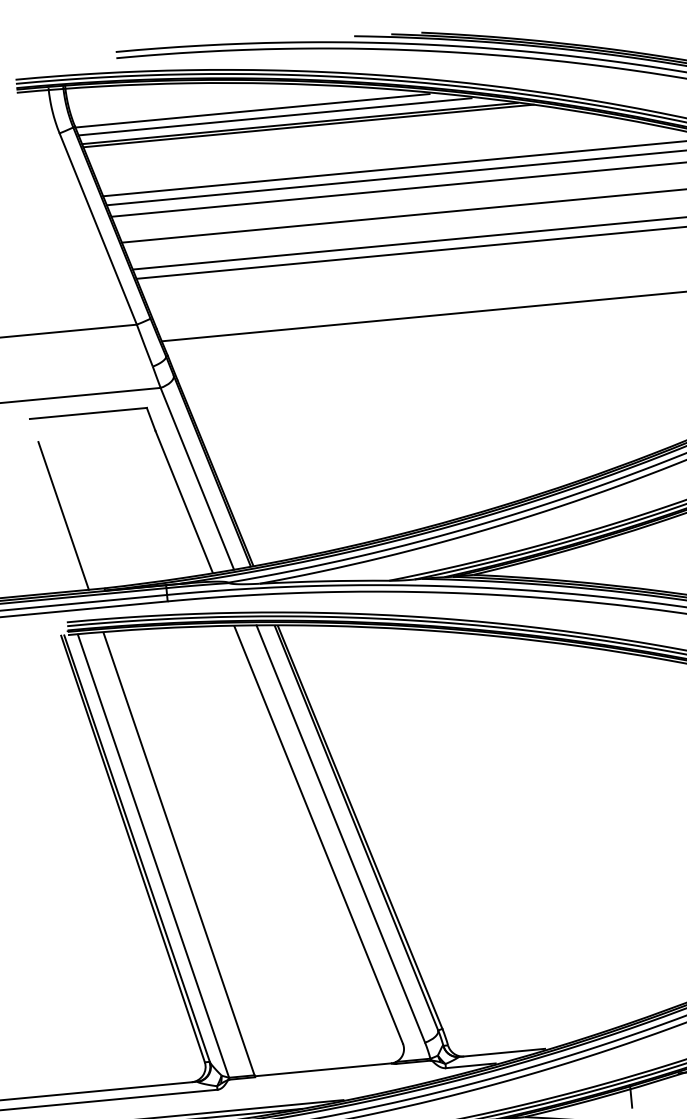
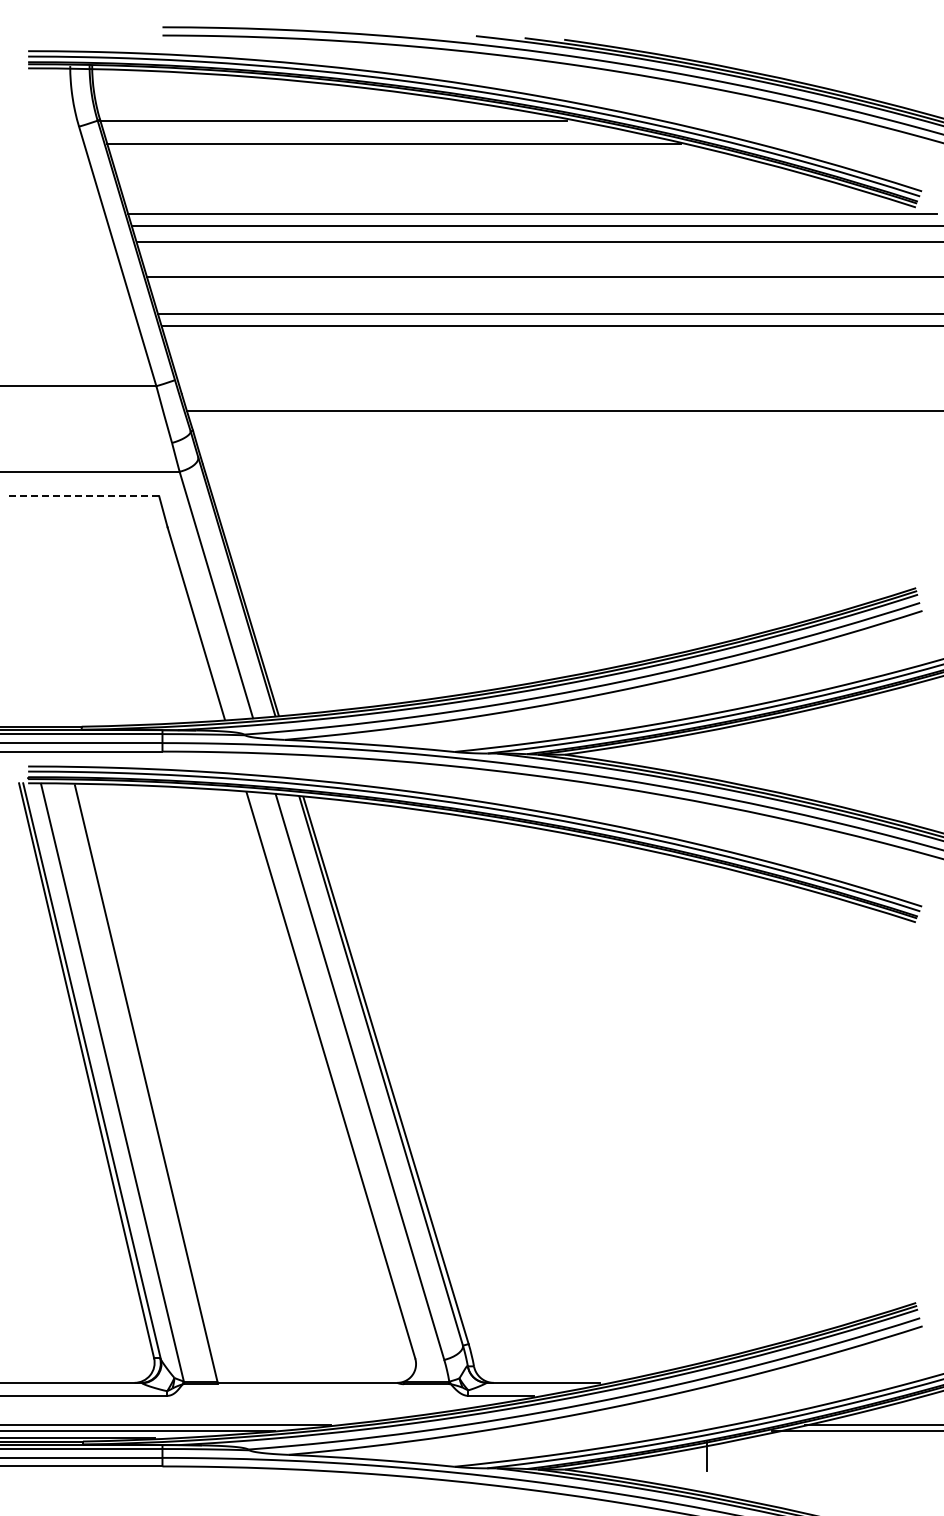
line: (274, 116) -> (362, 131), removed
line: (308, 125) -> (405, 147), removed
line: (87, 413) -> (81, 496), solid -> dashed
line: (63, 515) -> (36, 626), removed

